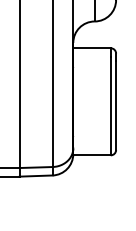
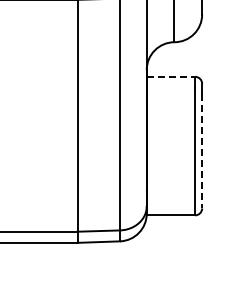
line: (92, 47) -> (171, 76), solid -> dashed
line: (116, 105) -> (202, 151), solid -> dashed

